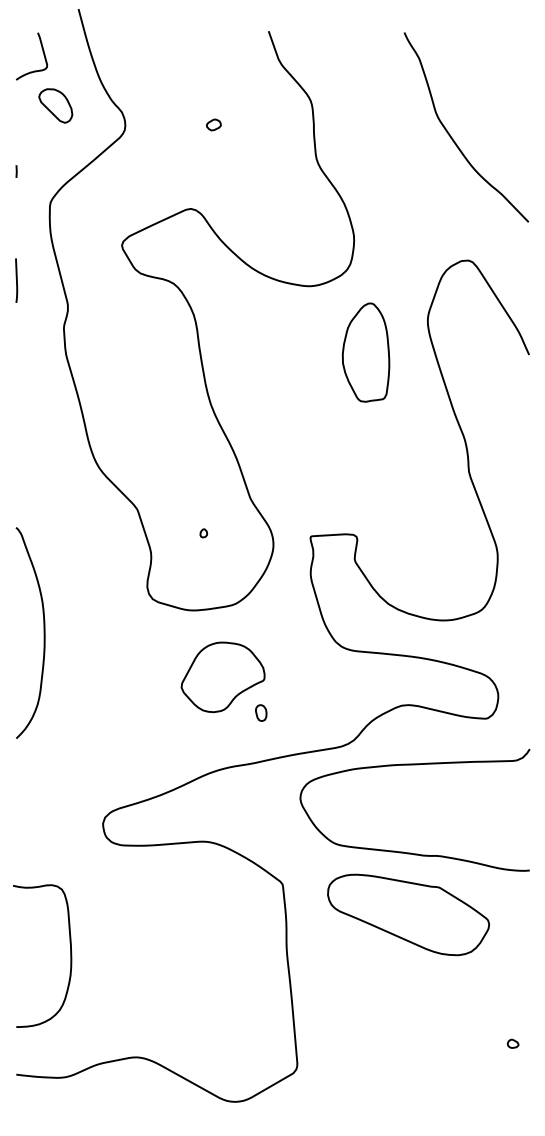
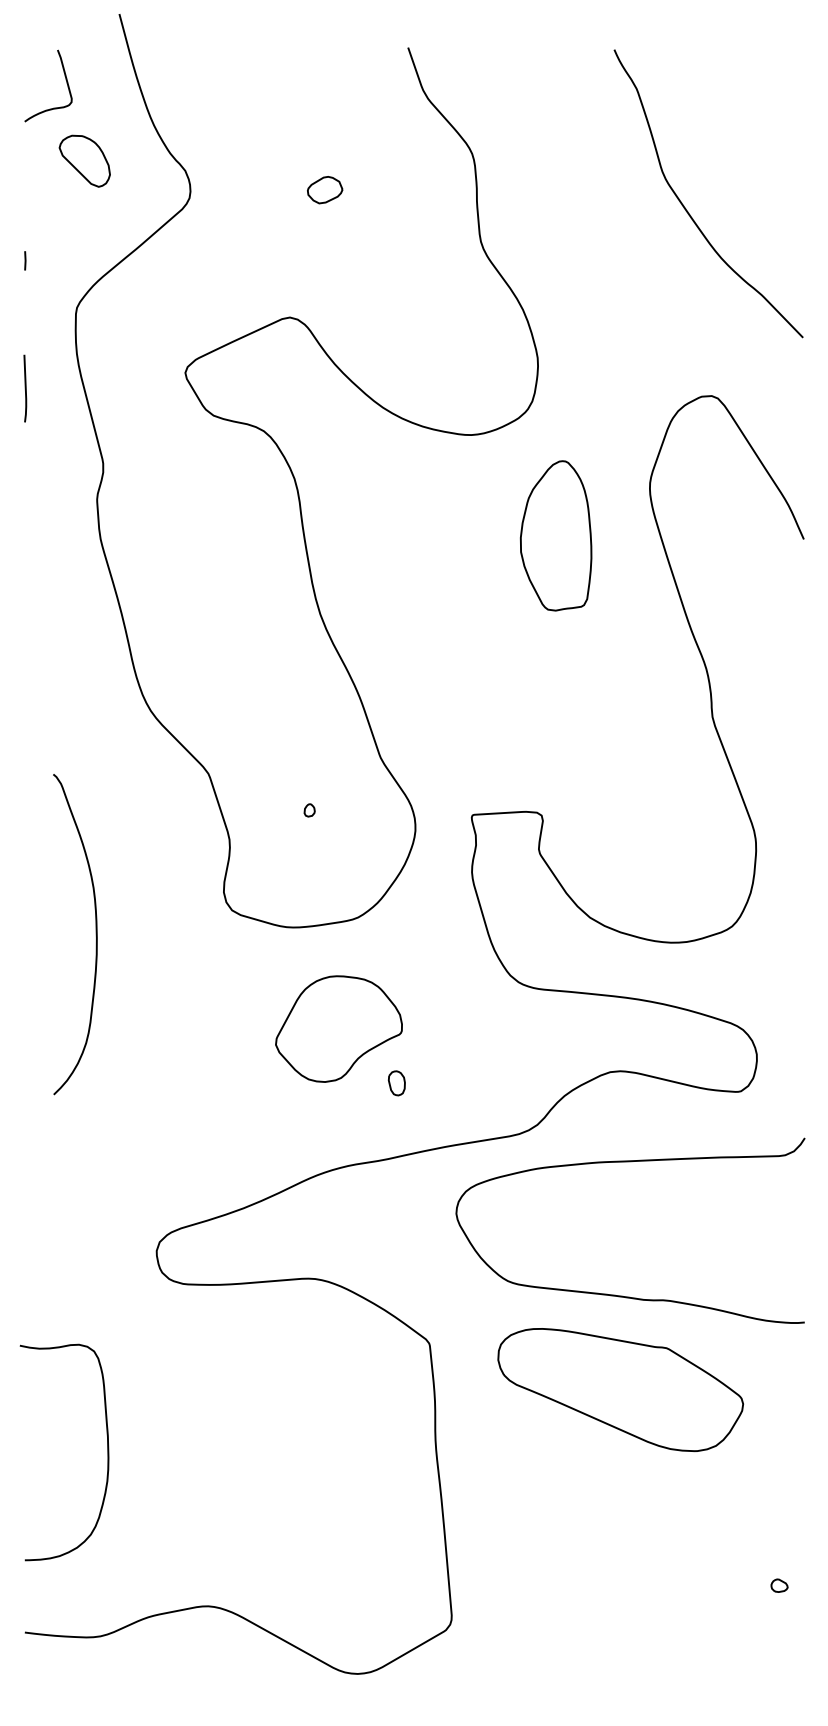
part: (213, 124) -> (324, 189), size x1.6
line: (16, 280) -> (25, 388), moved
curve: (43, 632) -> (95, 933), moved

